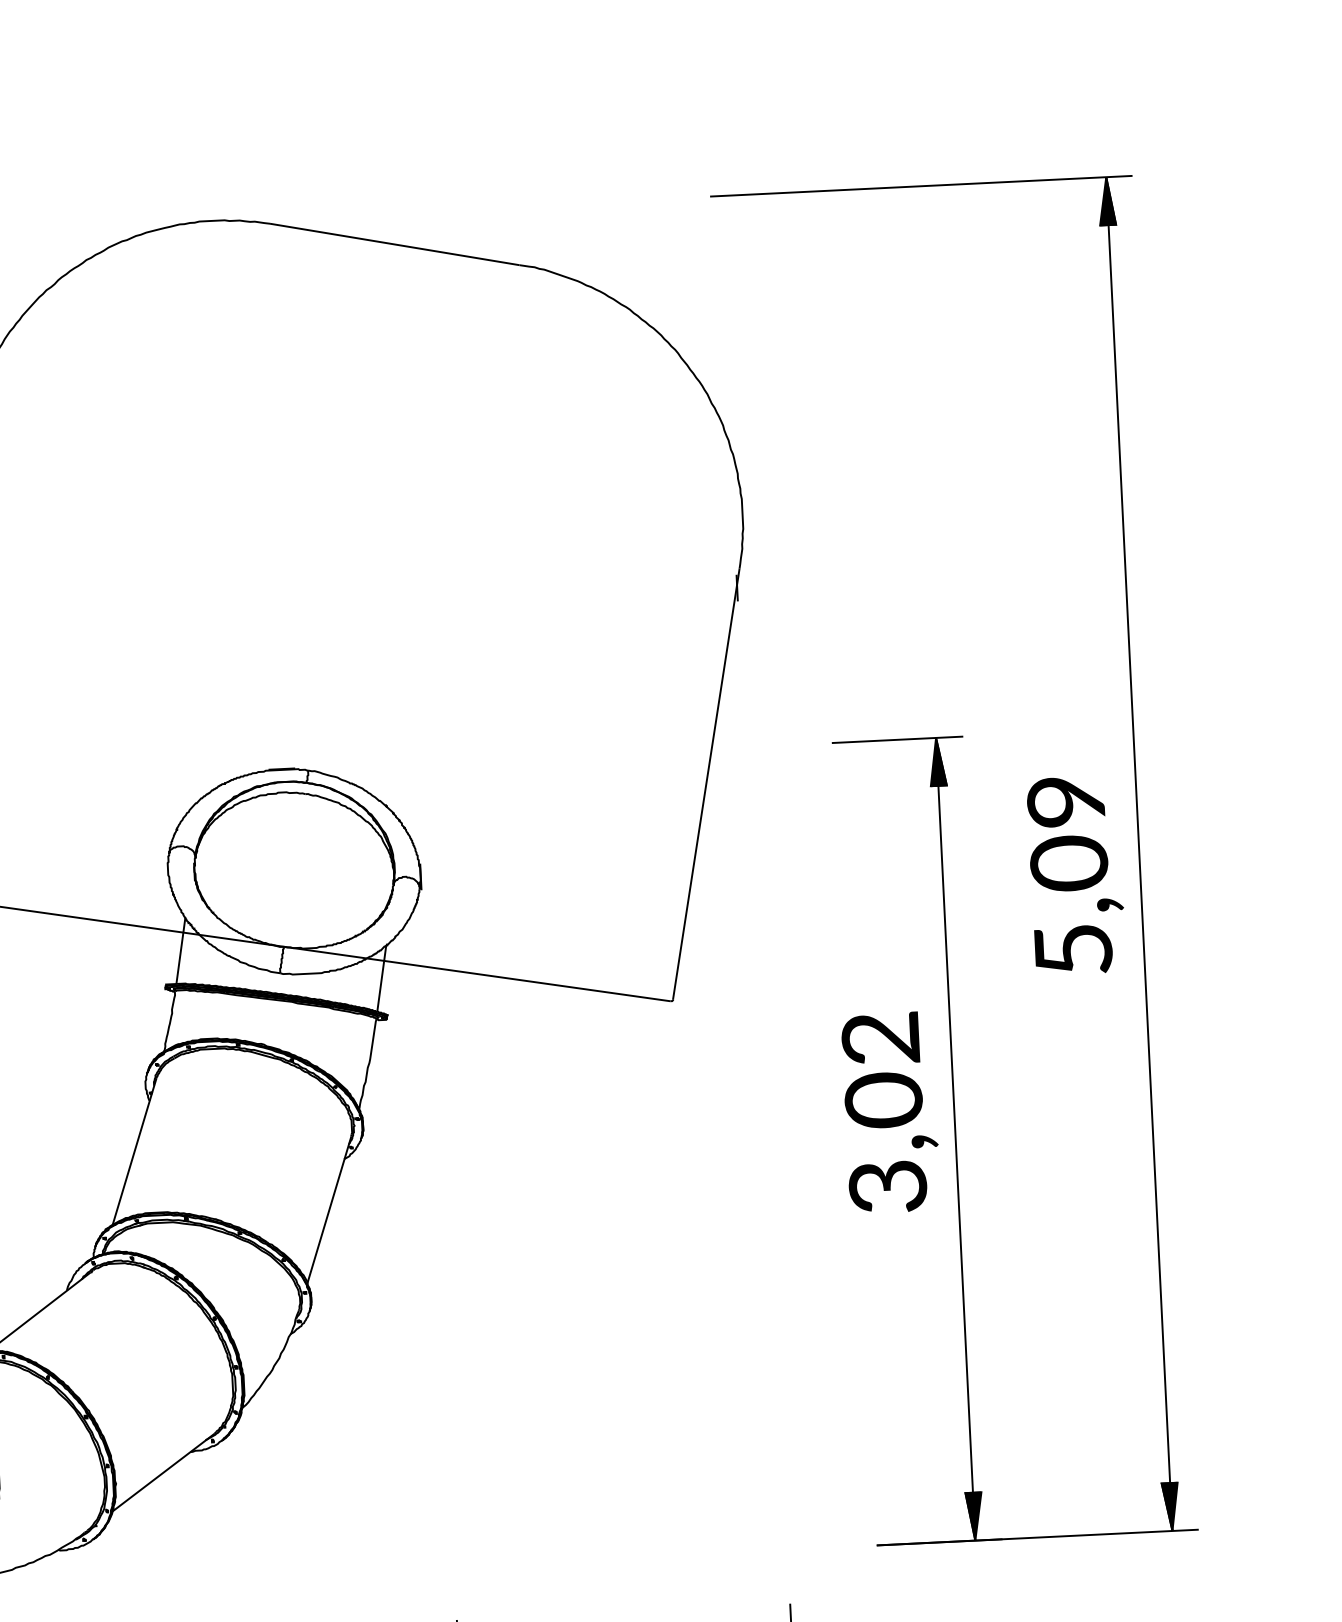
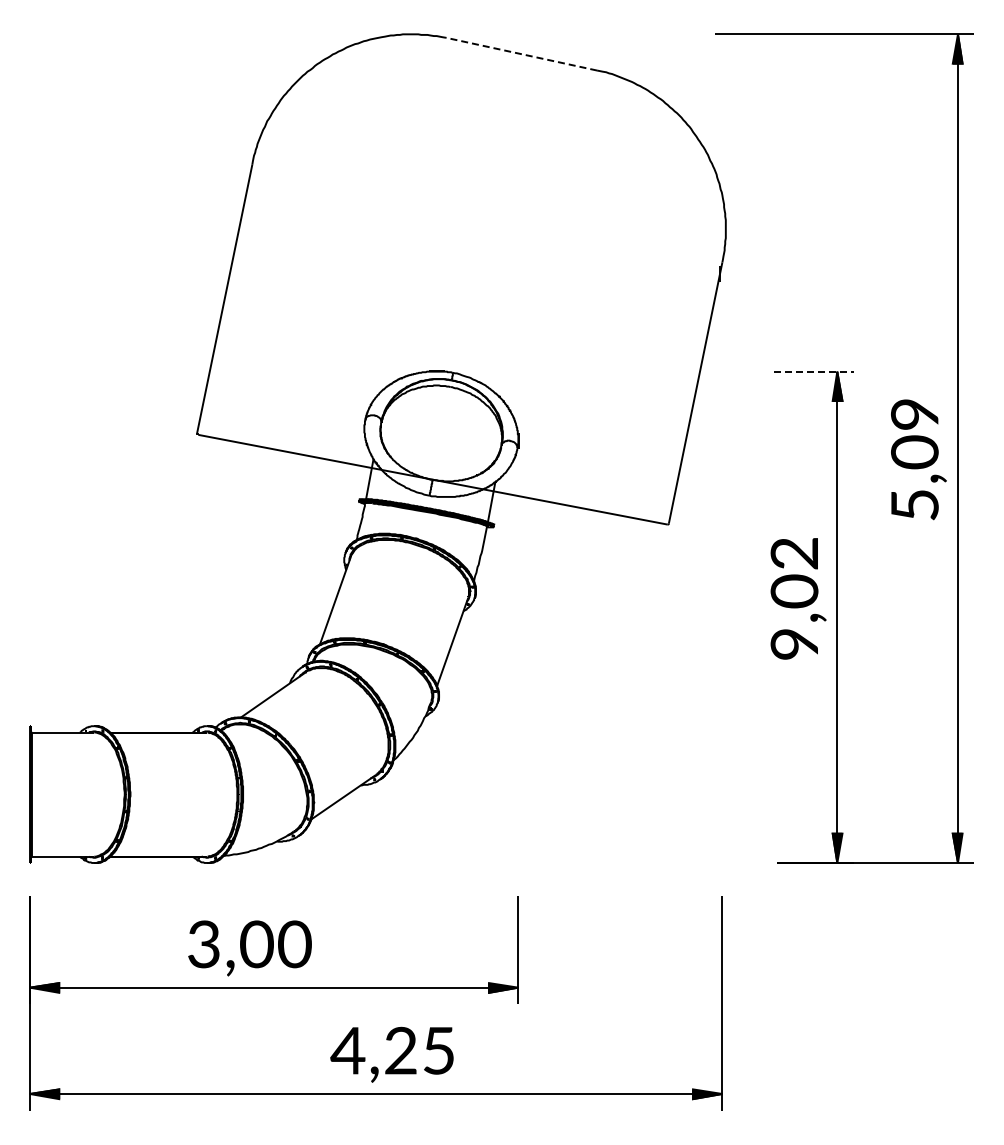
line: (394, 245) -> (521, 54), solid -> dashed
line: (898, 739) -> (814, 371), solid -> dashed
text: (887, 1187) -> (794, 644), 3,02 -> 9,02

